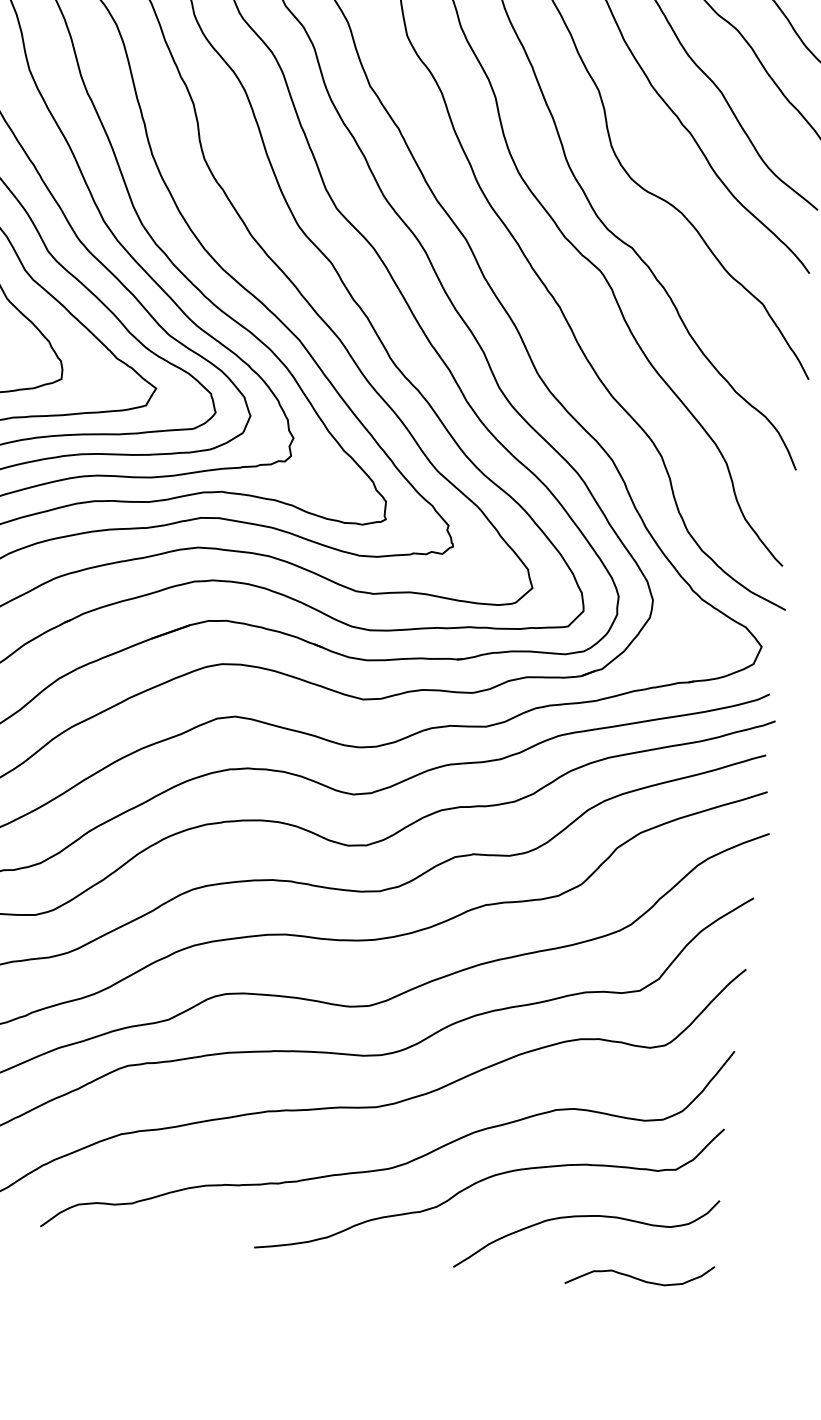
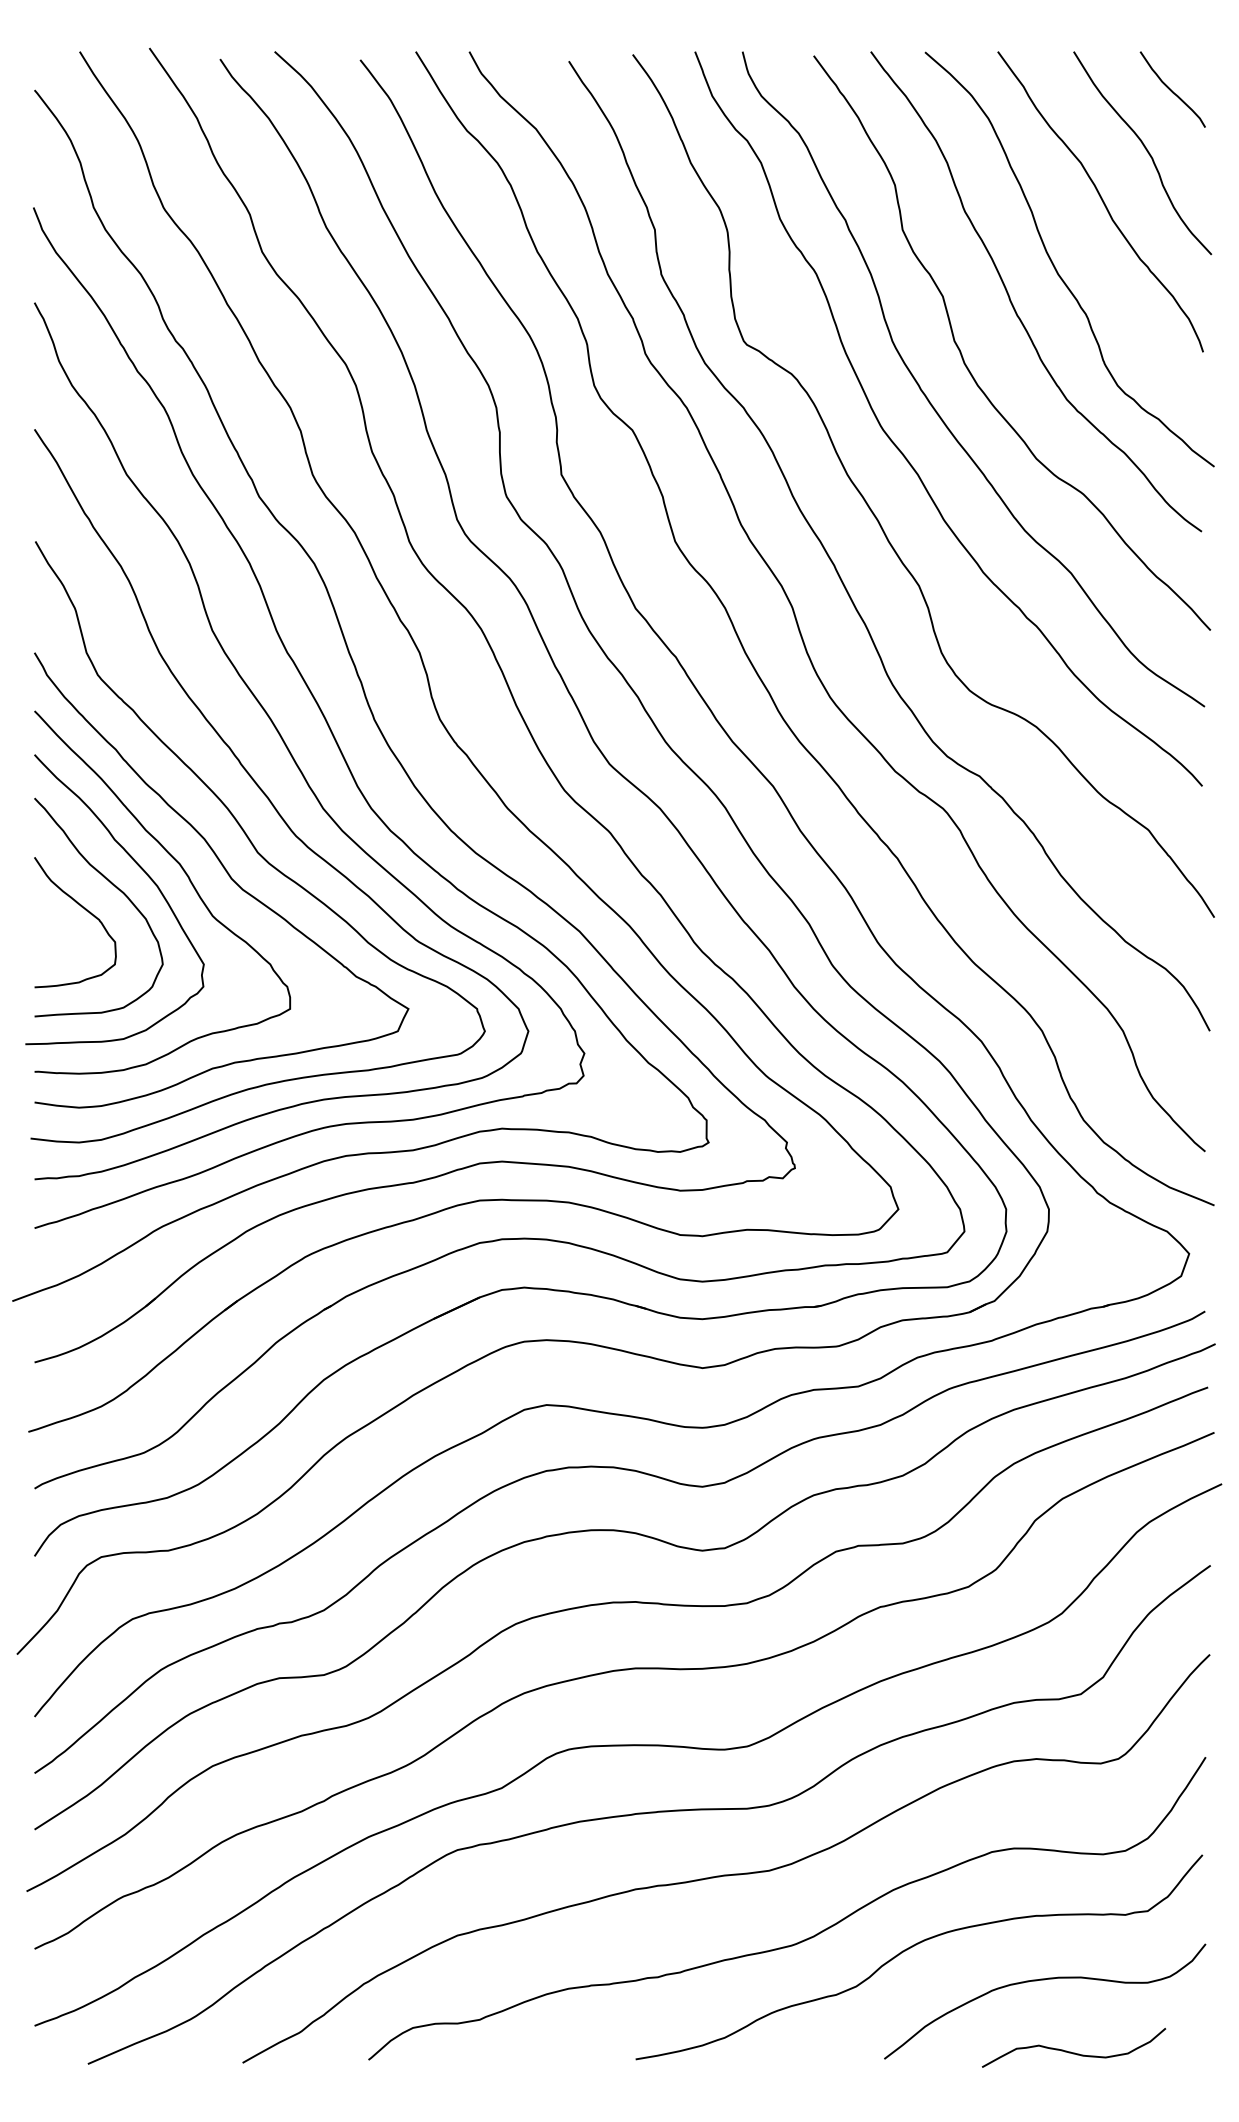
curve: (639, 1278) -> (1074, 2052), moved

